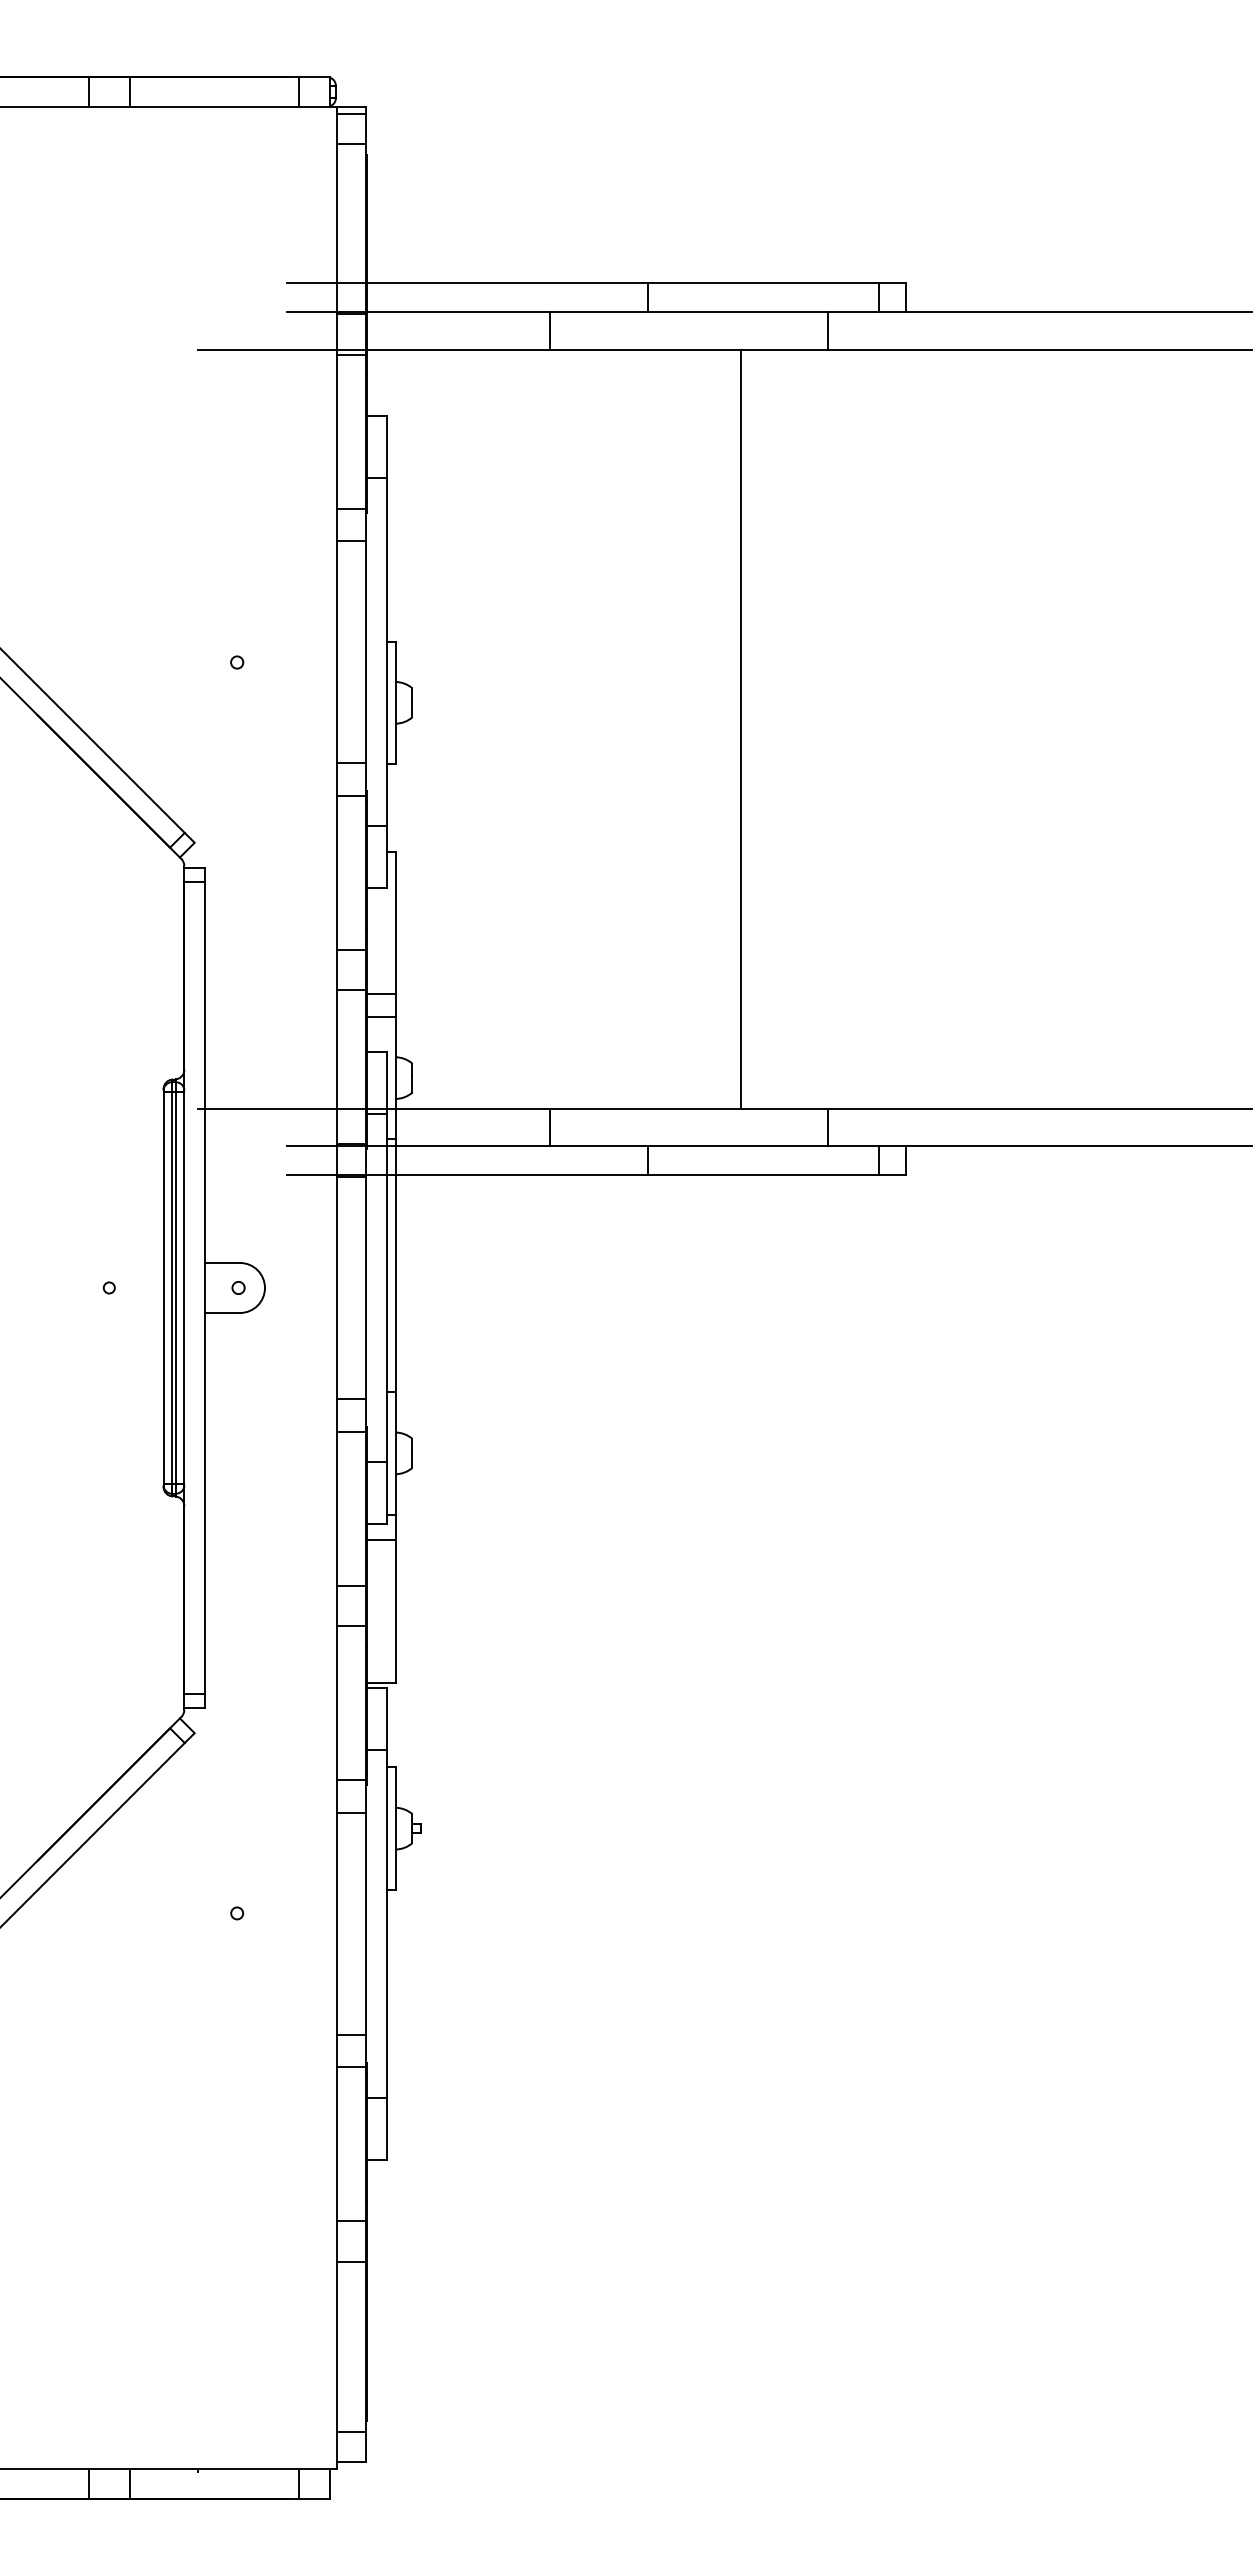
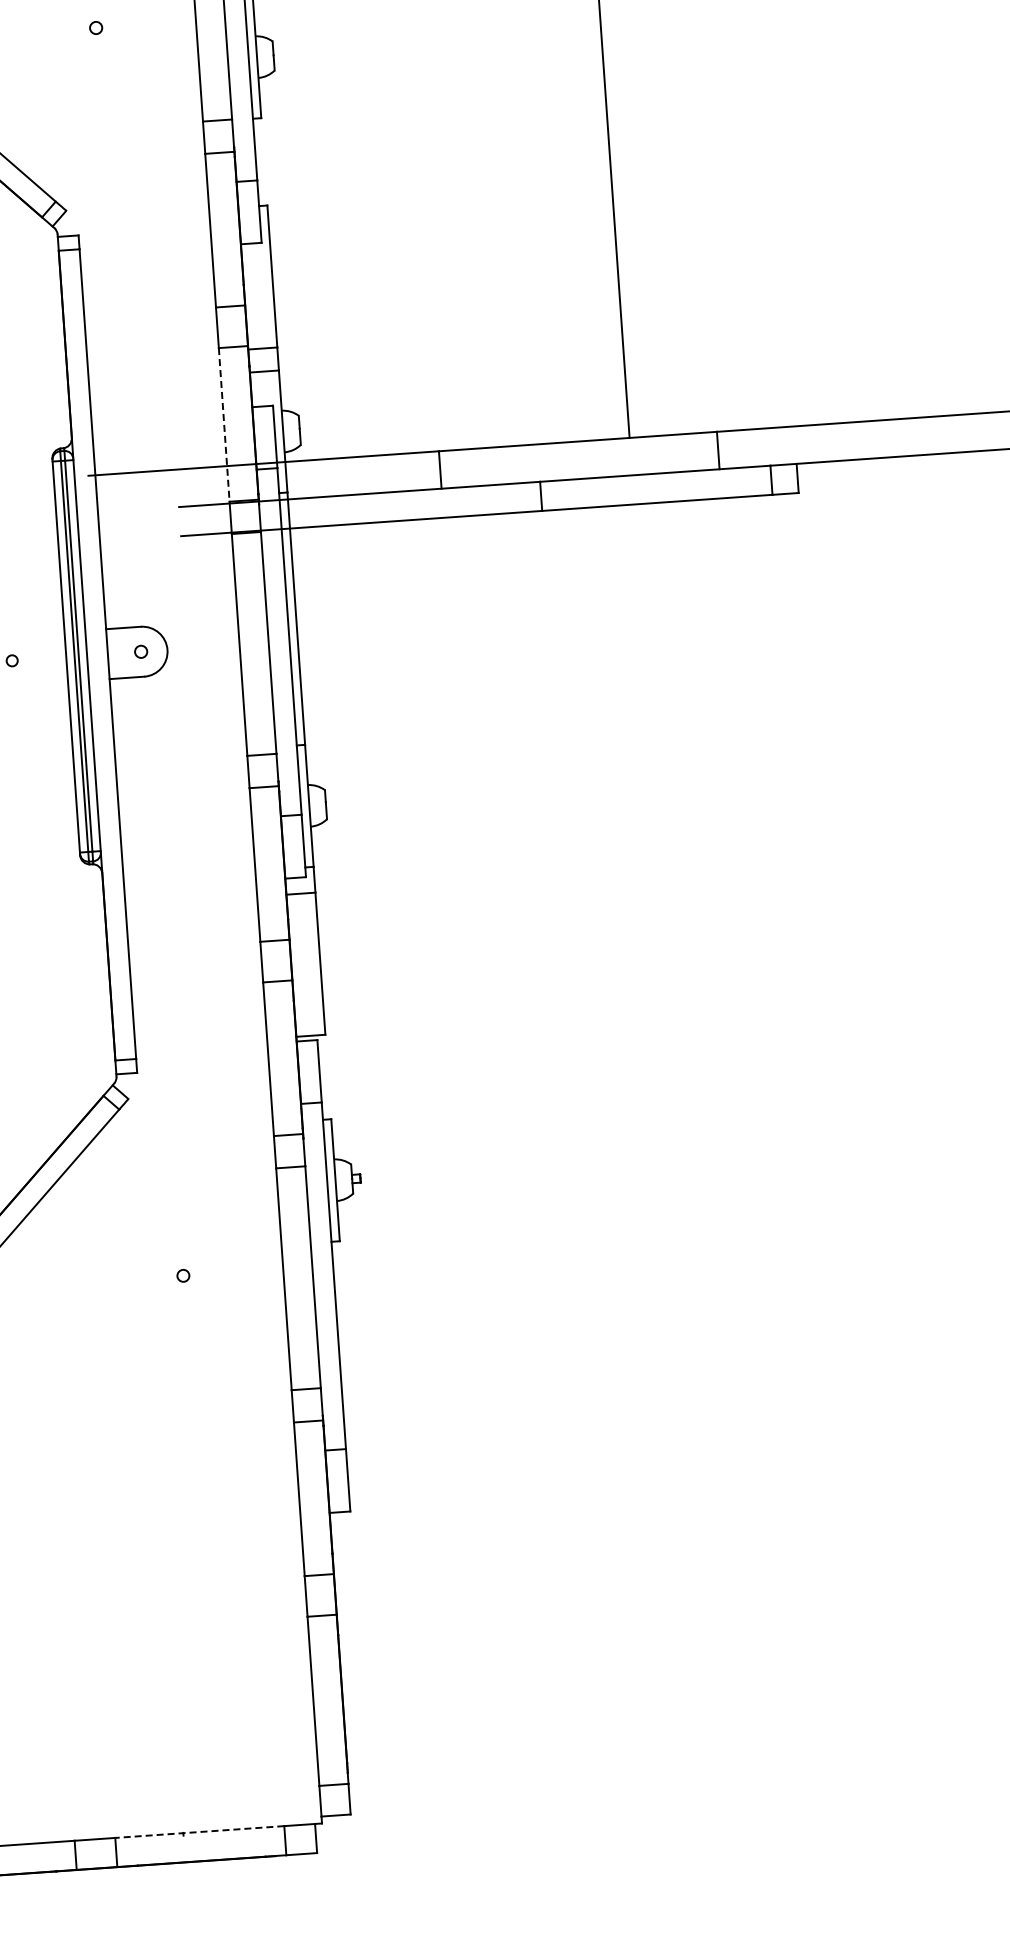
line: (337, 1067) -> (224, 424), solid -> dashed
line: (214, 2469) -> (199, 1832), solid -> dashed

